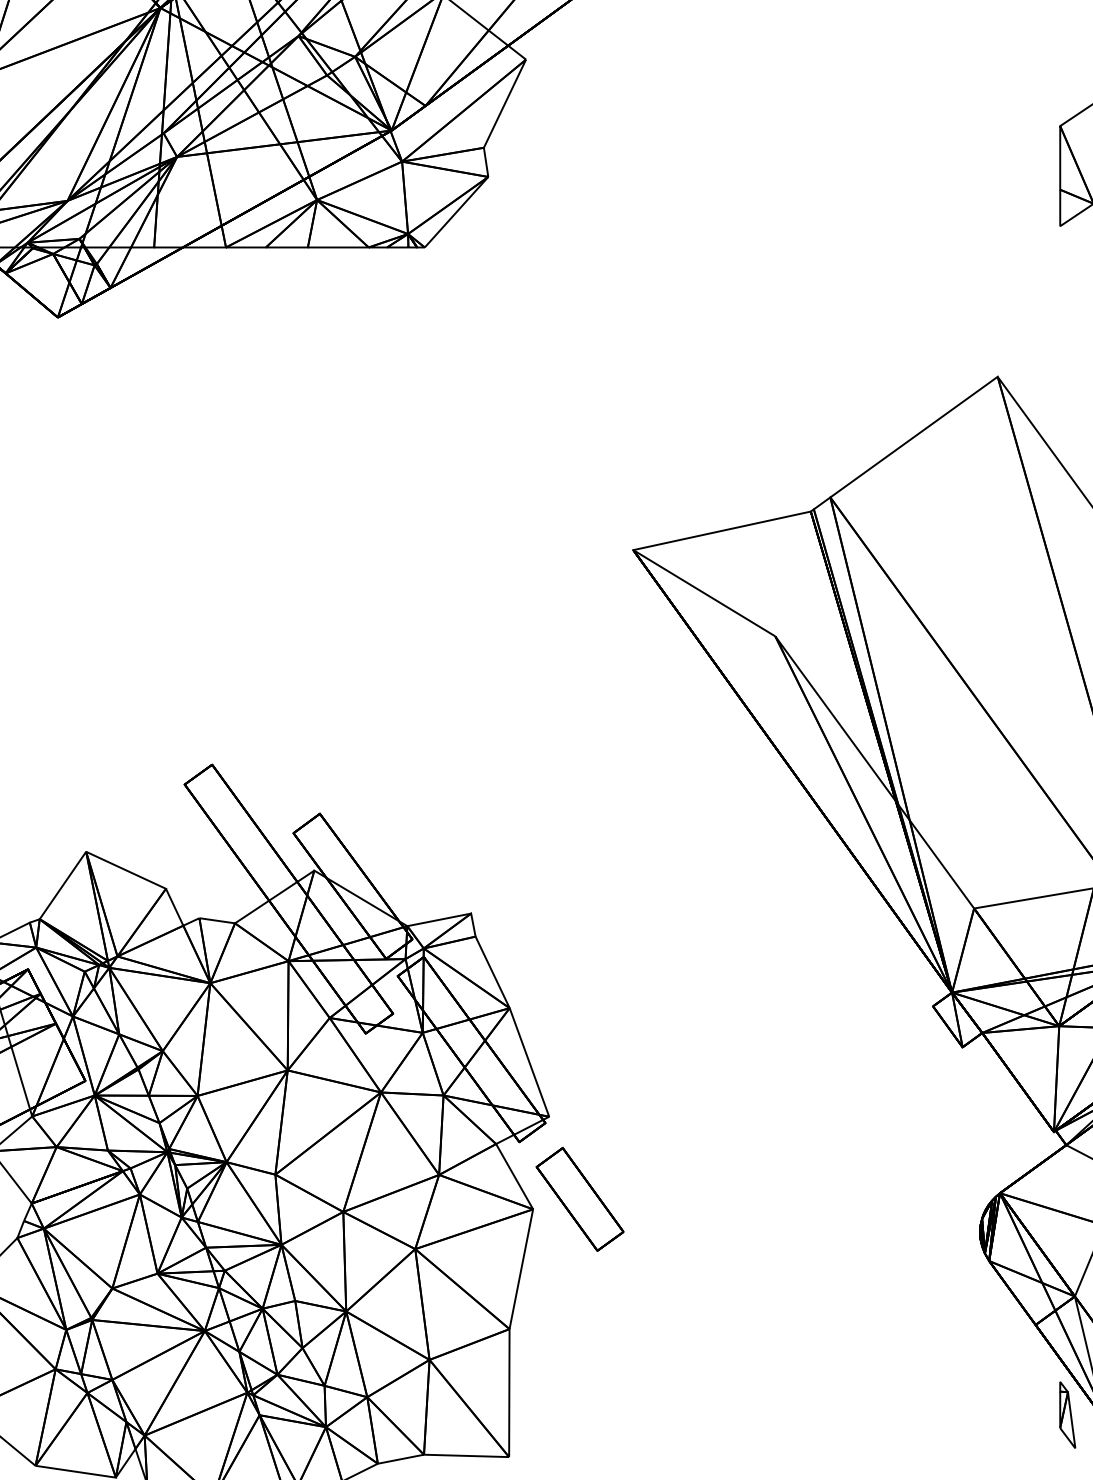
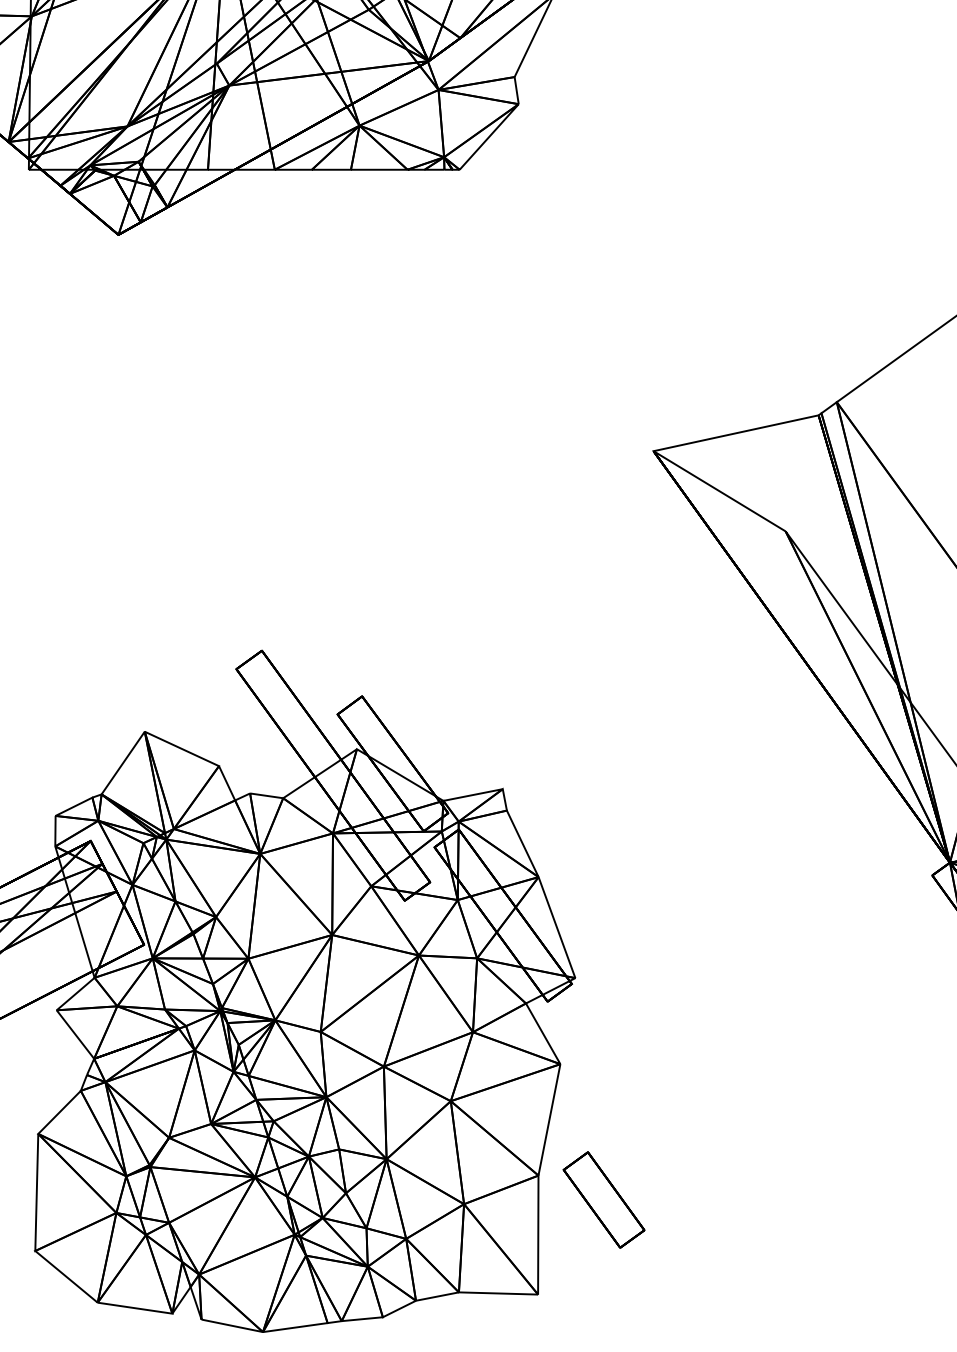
part: (579, 1199) -> (603, 1200), moved

